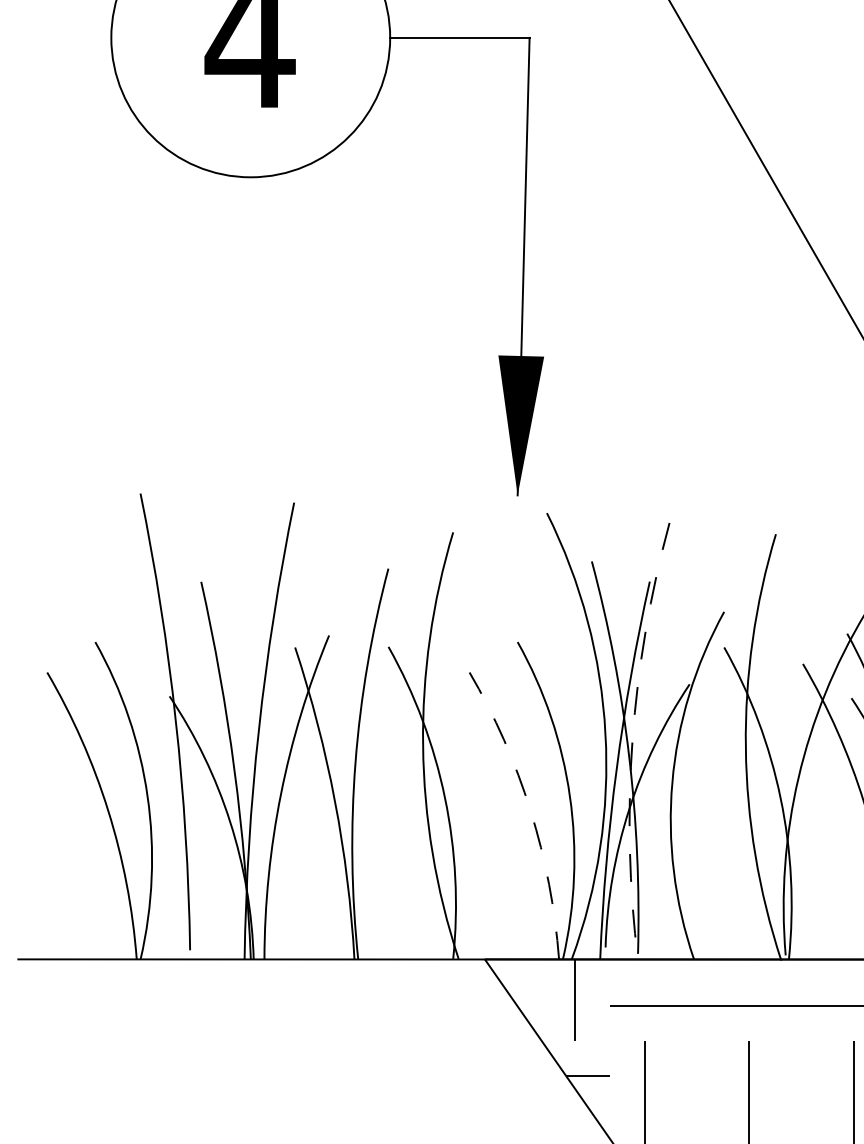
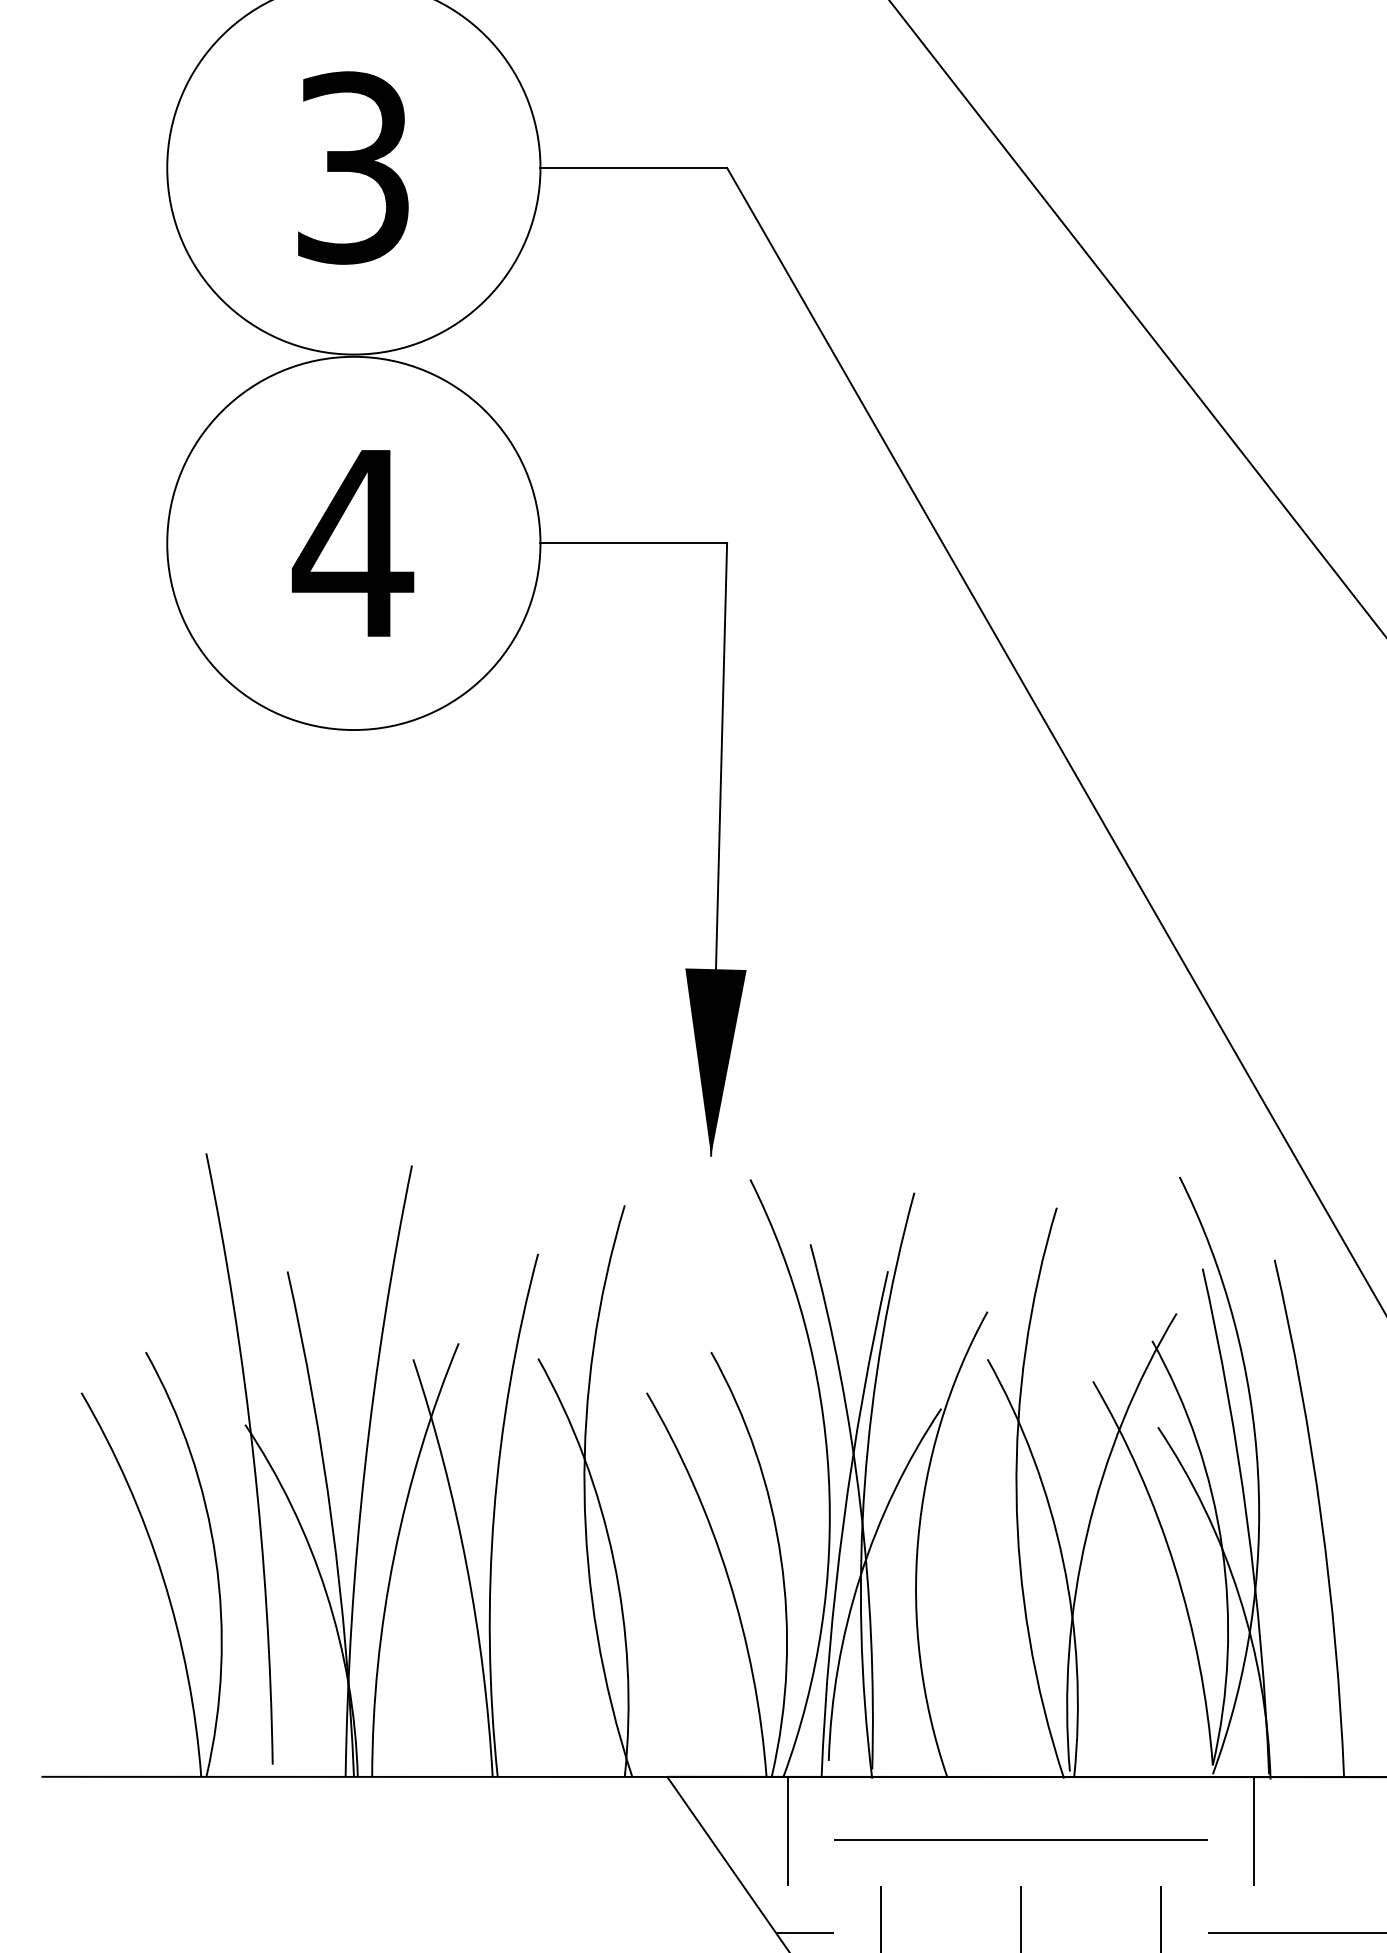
arc: (632, 740) -> (864, 1483), dashed -> solid
arc: (530, 811) -> (728, 1578), dashed -> solid

